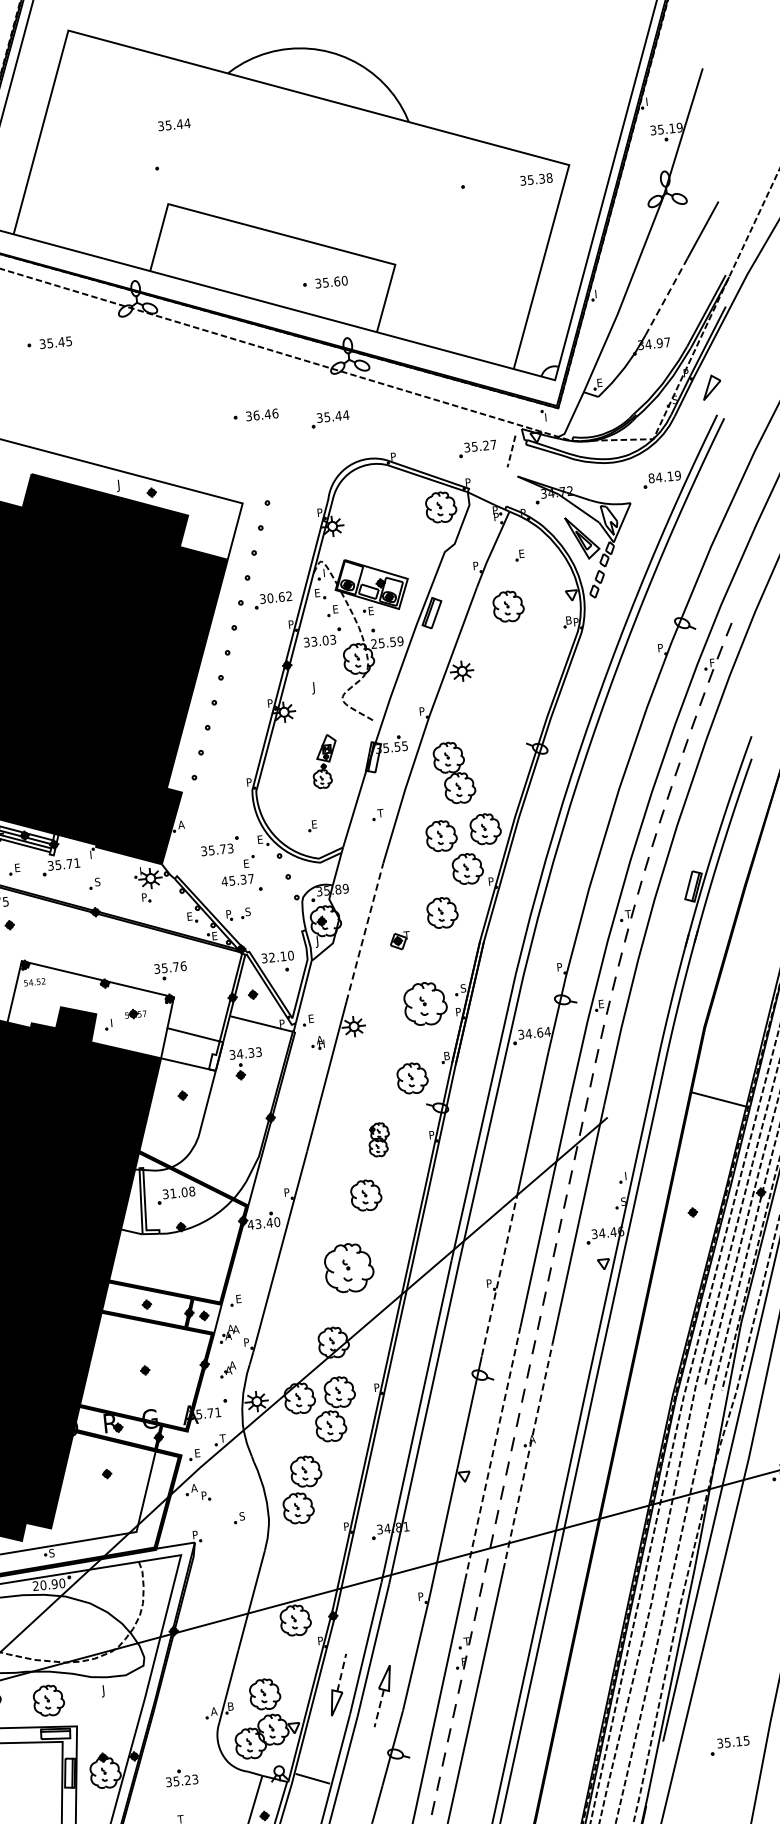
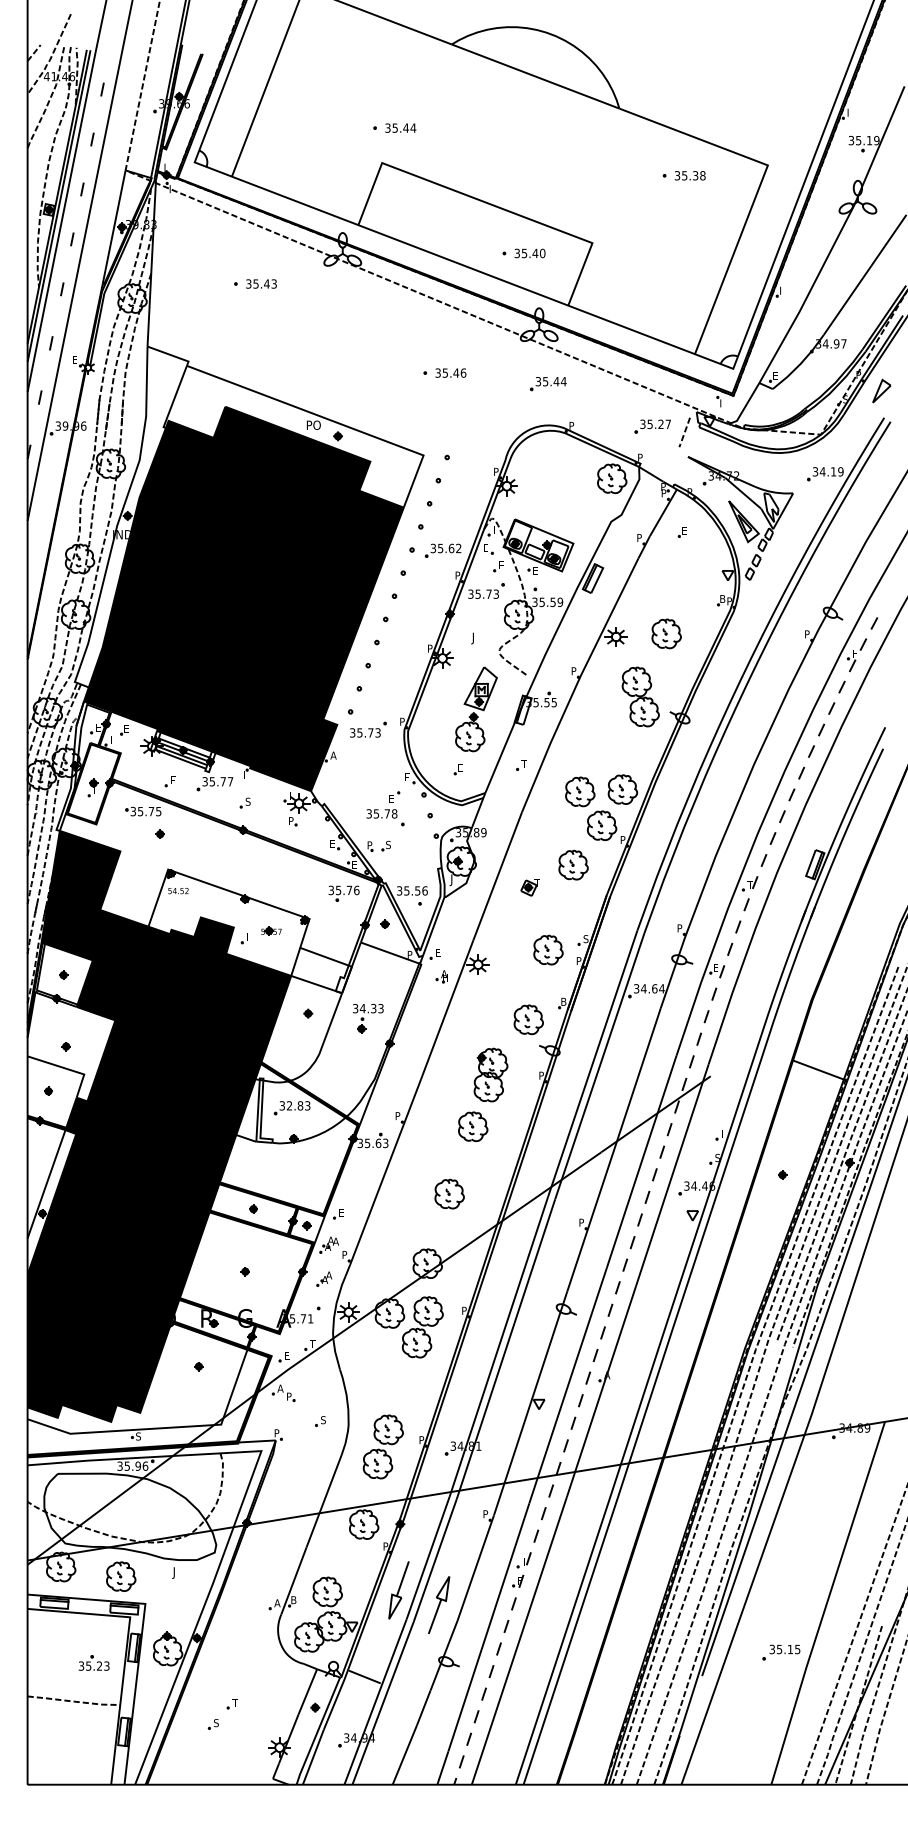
text: (174, 124) -> (400, 127), moved
text: (535, 179) -> (689, 175), moved
text: (337, 281) -> (535, 253), 35.60 -> 35.40
line: (666, 296) -> (847, 300), dashed -> solid
text: (68, 340) -> (273, 283), 35.45 -> 35.43
text: (256, 414) -> (445, 372), 36.46 -> 35.46
part: (329, 419) -> (547, 384), moved
text: (651, 478) -> (815, 471), 84.19 -> 34.19
text: (124, 485) -> (312, 426), J -> PO
text: (270, 598) -> (440, 548), 30.62 -> 35.62
part: (508, 606) -> (666, 633), moved
text: (319, 640) -> (483, 593), 33.03 -> 35.73
text: (373, 644) -> (534, 602), 25.59 -> 35.59
part: (324, 761) -> (476, 709), size x1.67
part: (454, 772) -> (640, 696), moved
part: (220, 845) -> (368, 729), moved
text: (77, 862) -> (230, 781), 35.71 -> 35.77
text: (237, 879) -> (381, 813), 45.37 -> 35.78
line: (364, 931) -> (497, 875), dashed -> solid
text: (281, 956) -> (415, 890), 32.10 -> 35.56
part: (170, 970) -> (343, 893), moved
part: (425, 1003) -> (548, 949), size x0.71
part: (246, 1063) -> (368, 1018), moved
part: (378, 1139) -> (490, 1074), size x1.67
text: (182, 1192) -> (298, 1105), 31.08 -> 32.83
text: (263, 1223) -> (372, 1143), 43.40 -> 35.63
part: (348, 1267) -> (449, 1193), size x0.62
line: (499, 1273) -> (592, 1214), dashed -> solid
line: (493, 1454) -> (568, 1385), dashed -> solid
line: (528, 1457) -> (601, 1392), dashed -> solid
part: (301, 1489) -> (382, 1446), moved
text: (48, 1583) -> (132, 1465), 20.90 -> 35.96
line: (342, 1672) -> (403, 1578), dashed -> solid
line: (378, 1709) -> (434, 1617), dashed -> solid
part: (730, 1745) -> (781, 1652), moved
part: (181, 1777) -> (93, 1662), moved

